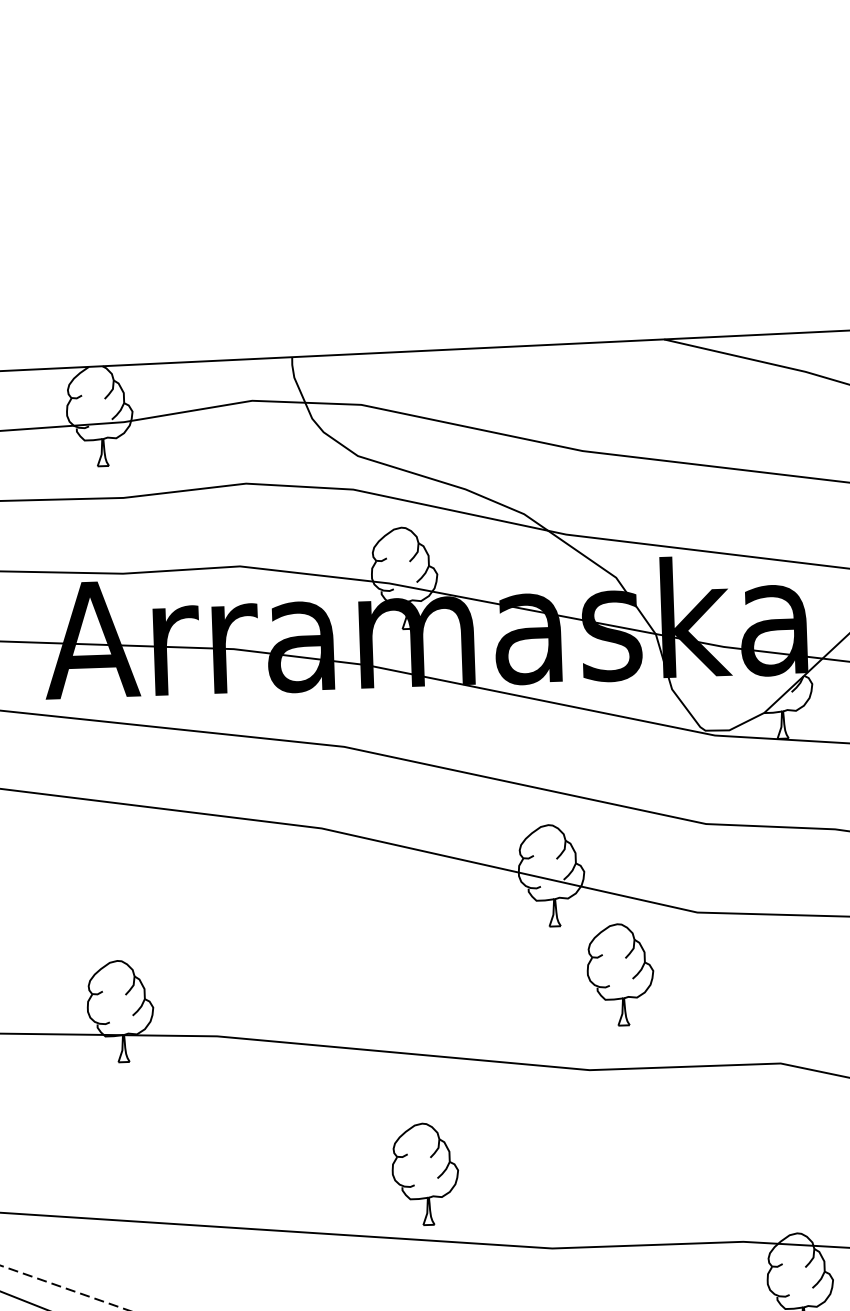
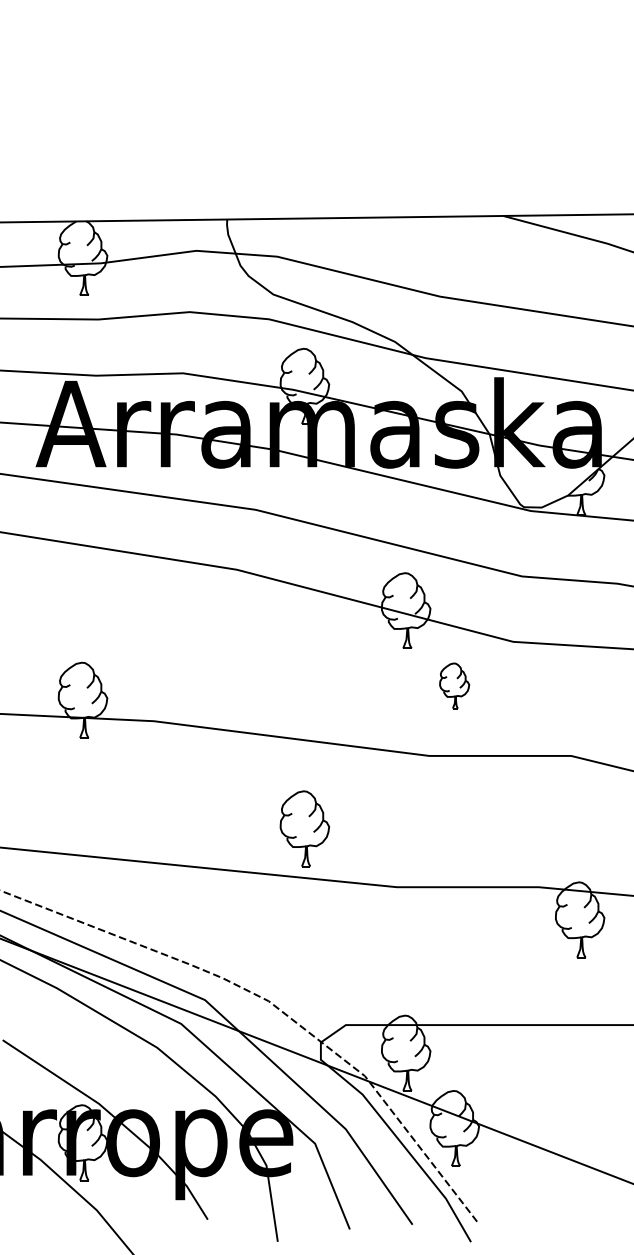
part: (620, 974) -> (454, 685), size x0.6

